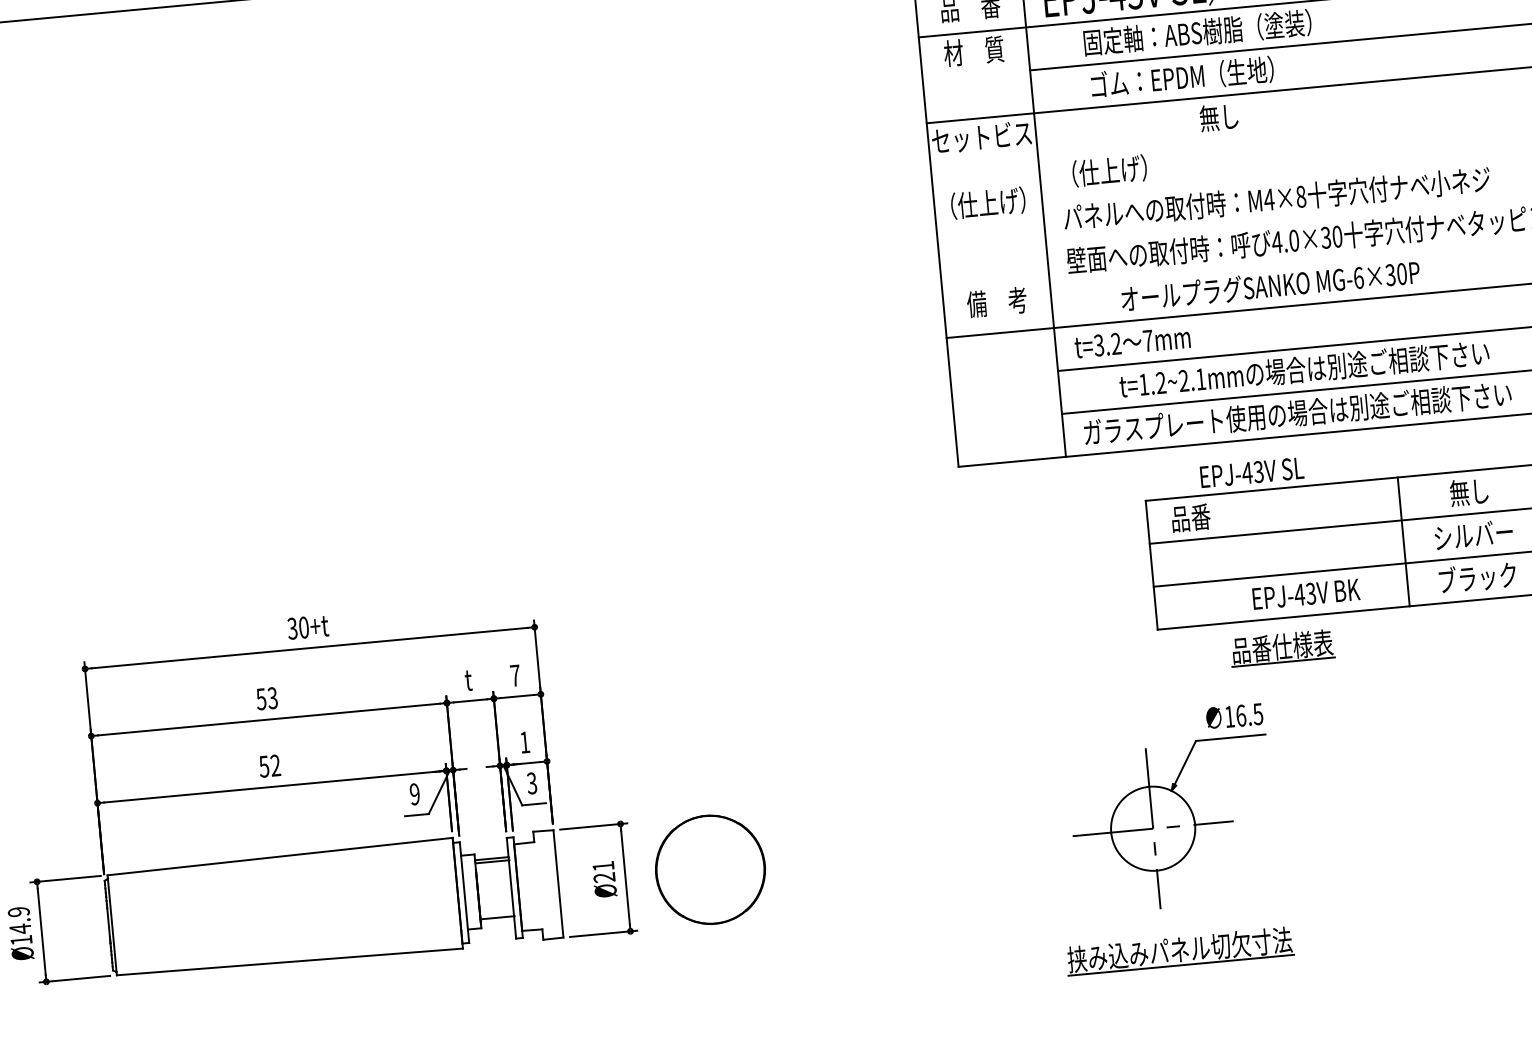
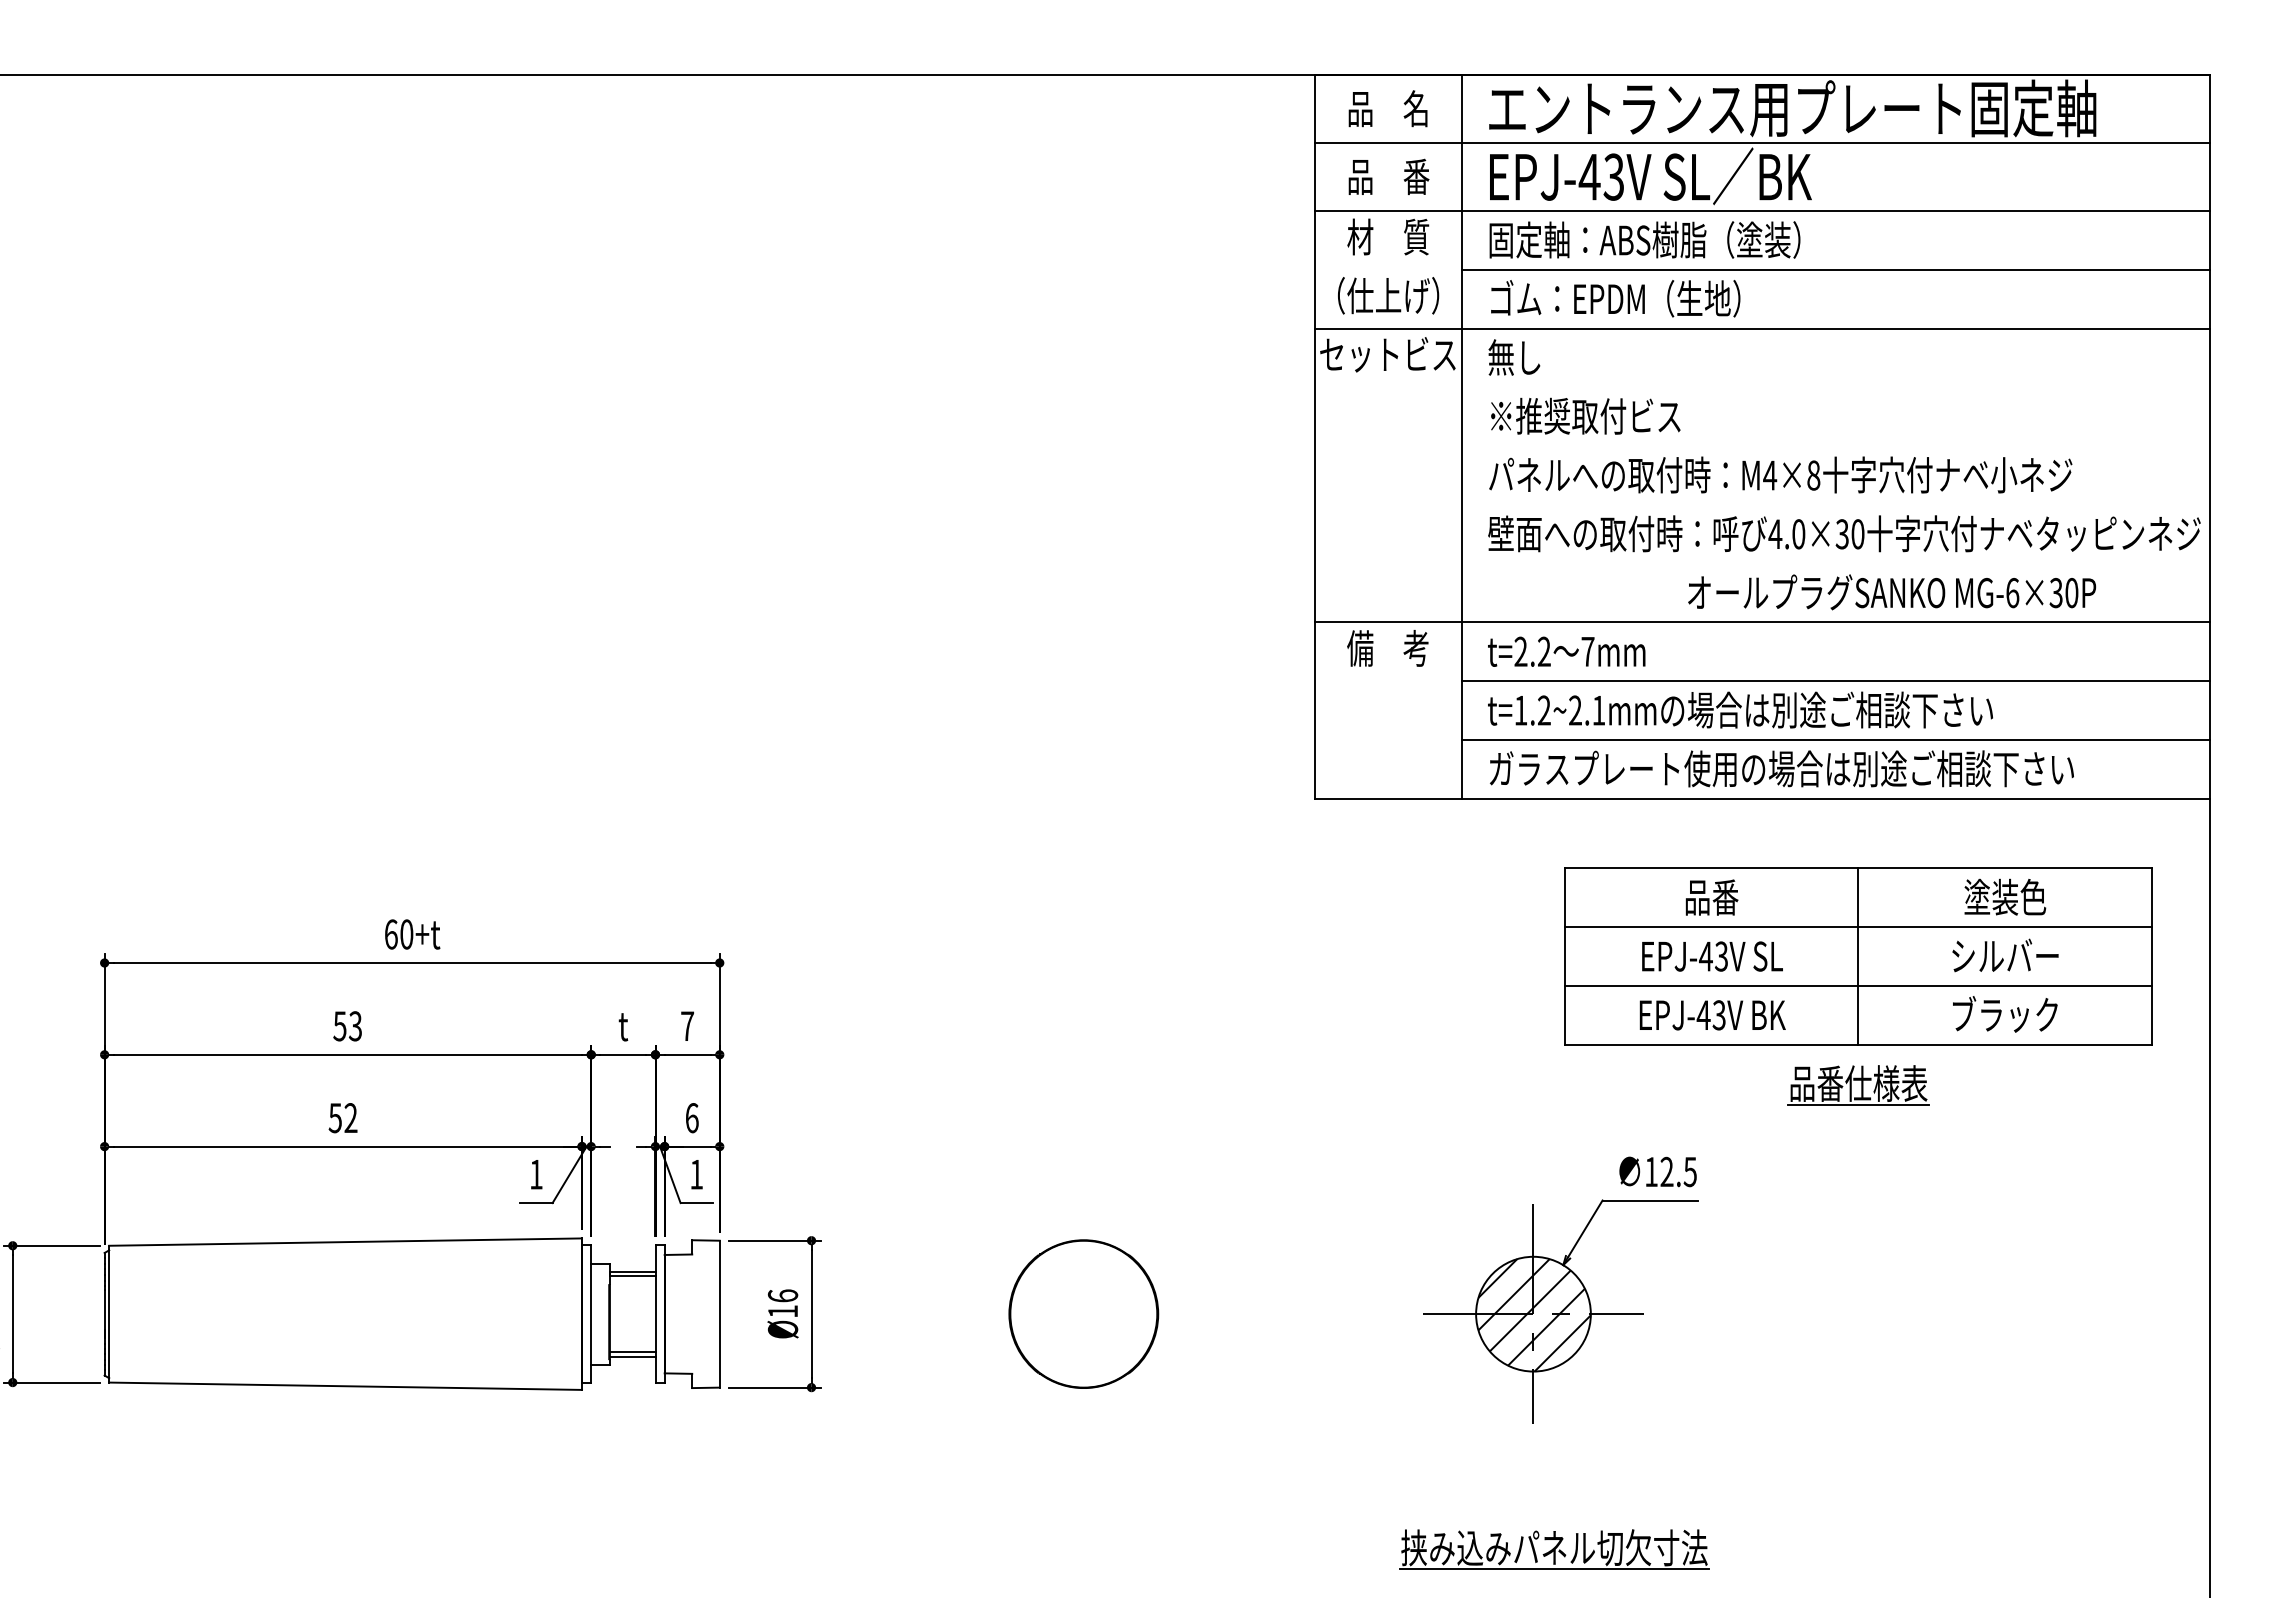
text: (1197, 32) -> (1644, 239), moved
text: (1182, 77) -> (1615, 298), moved
text: (1219, 117) -> (1514, 357), moved
text: (1130, 169) -> (1585, 416), （仕上げ） -> ※推奨取付ビス
text: (988, 202) -> (1388, 295), moved
text: (1270, 285) -> (1892, 592), moved
text: (996, 302) -> (1387, 648), moved
text: (1098, 345) -> (1520, 651), t=3.2 -> t=2.2
text: (1304, 368) -> (1740, 709), moved
text: (1252, 472) -> (1712, 956), moved
text: (1469, 491) -> (2005, 896), 無し -> 塗装色
text: (1190, 518) -> (1711, 897), moved
line: (1403, 541) -> (1858, 956), moved
text: (1306, 594) -> (1712, 1015), moved
text: (292, 628) -> (390, 934), 30+t -> 60+t
part: (1282, 648) -> (1858, 1085), moved
text: (1240, 715) -> (1666, 1171), 16.5 -> 12.5
text: (525, 742) -> (692, 1118), 1 -> 6
text: (531, 783) -> (696, 1174), 3 -> 1
text: (415, 794) -> (536, 1174), 9 -> 1
hatch: (1154, 829) -> (1534, 1315), added
part: (710, 869) -> (1083, 1313), moved
text: (603, 871) -> (782, 1303), Ø21 -> Ø16
line: (497, 920) -> (632, 1356), added
part: (1180, 951) -> (1554, 1549), moved

